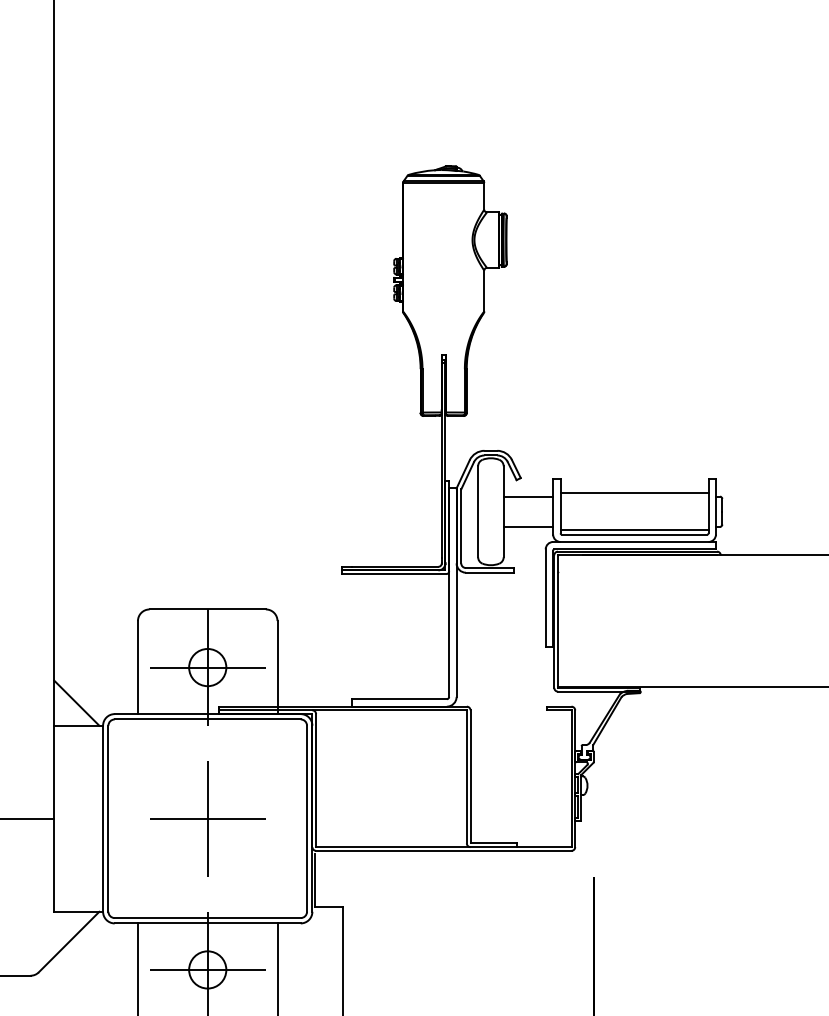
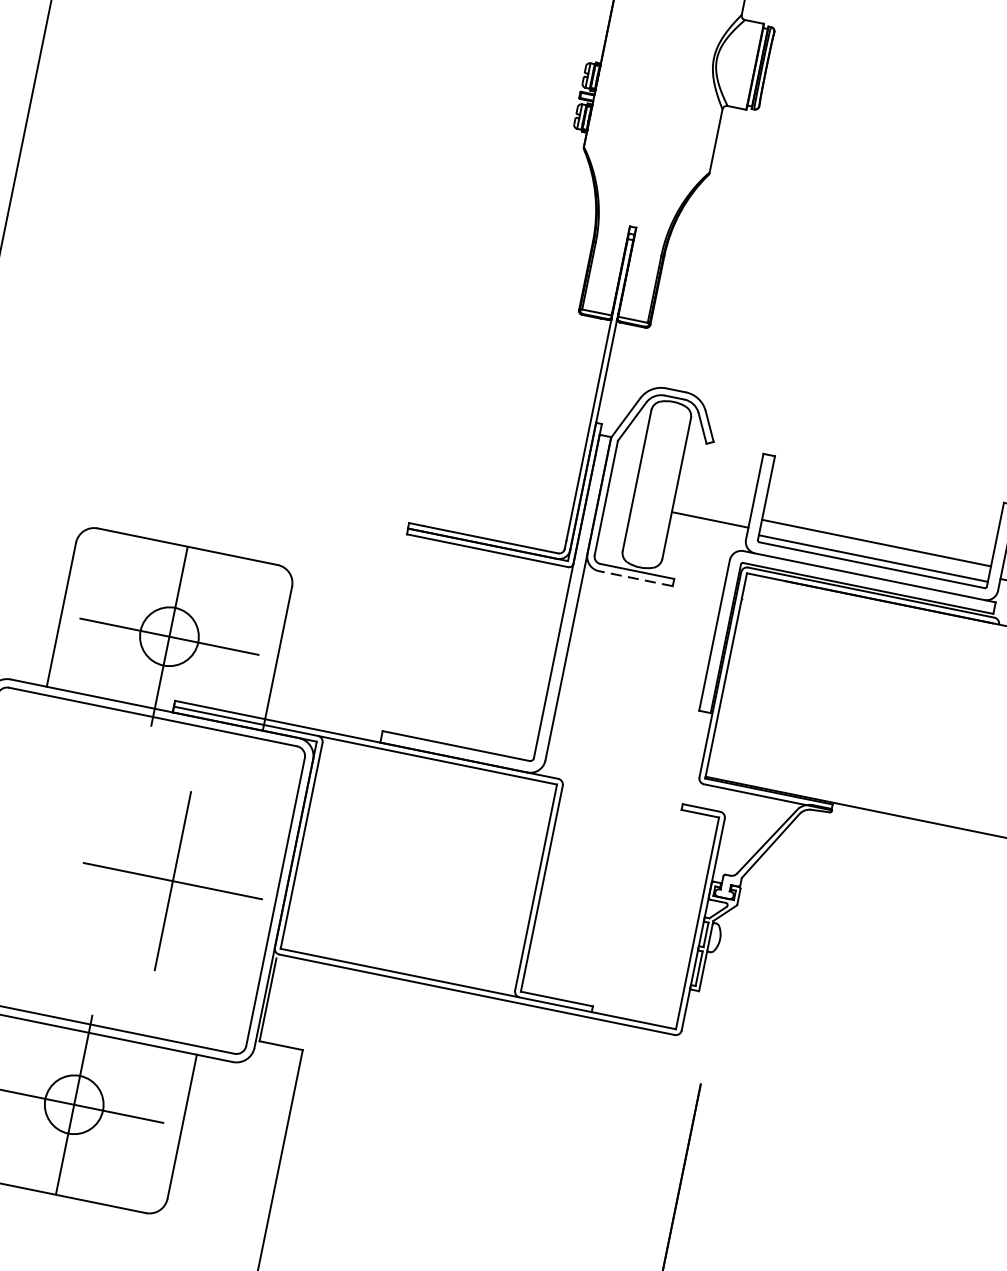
line: (634, 493) -> (876, 543), moved
line: (528, 496) -> (719, 472), removed
line: (489, 572) -> (635, 578), solid -> dashed
part: (207, 818) -> (172, 880), moved

